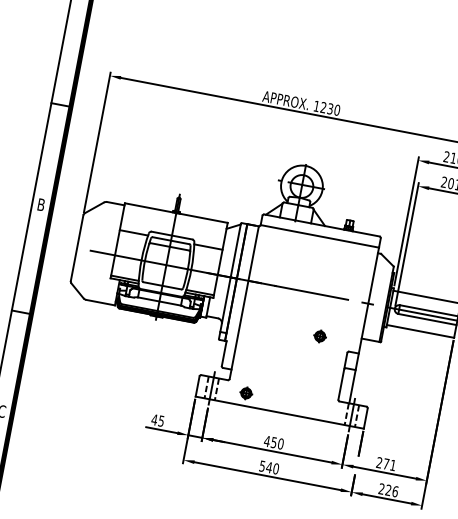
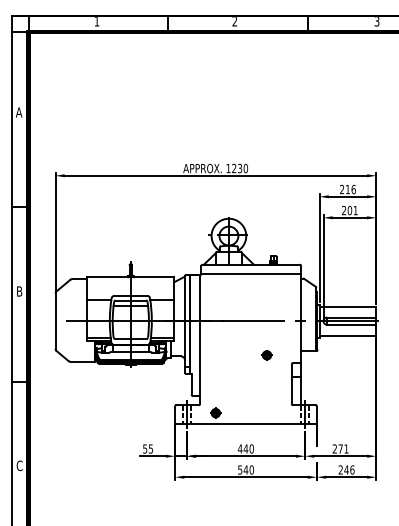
text: (153, 419) -> (144, 448), 45 -> 55
text: (273, 441) -> (245, 448), 450 -> 440
text: (388, 489) -> (346, 469), 226 -> 246

